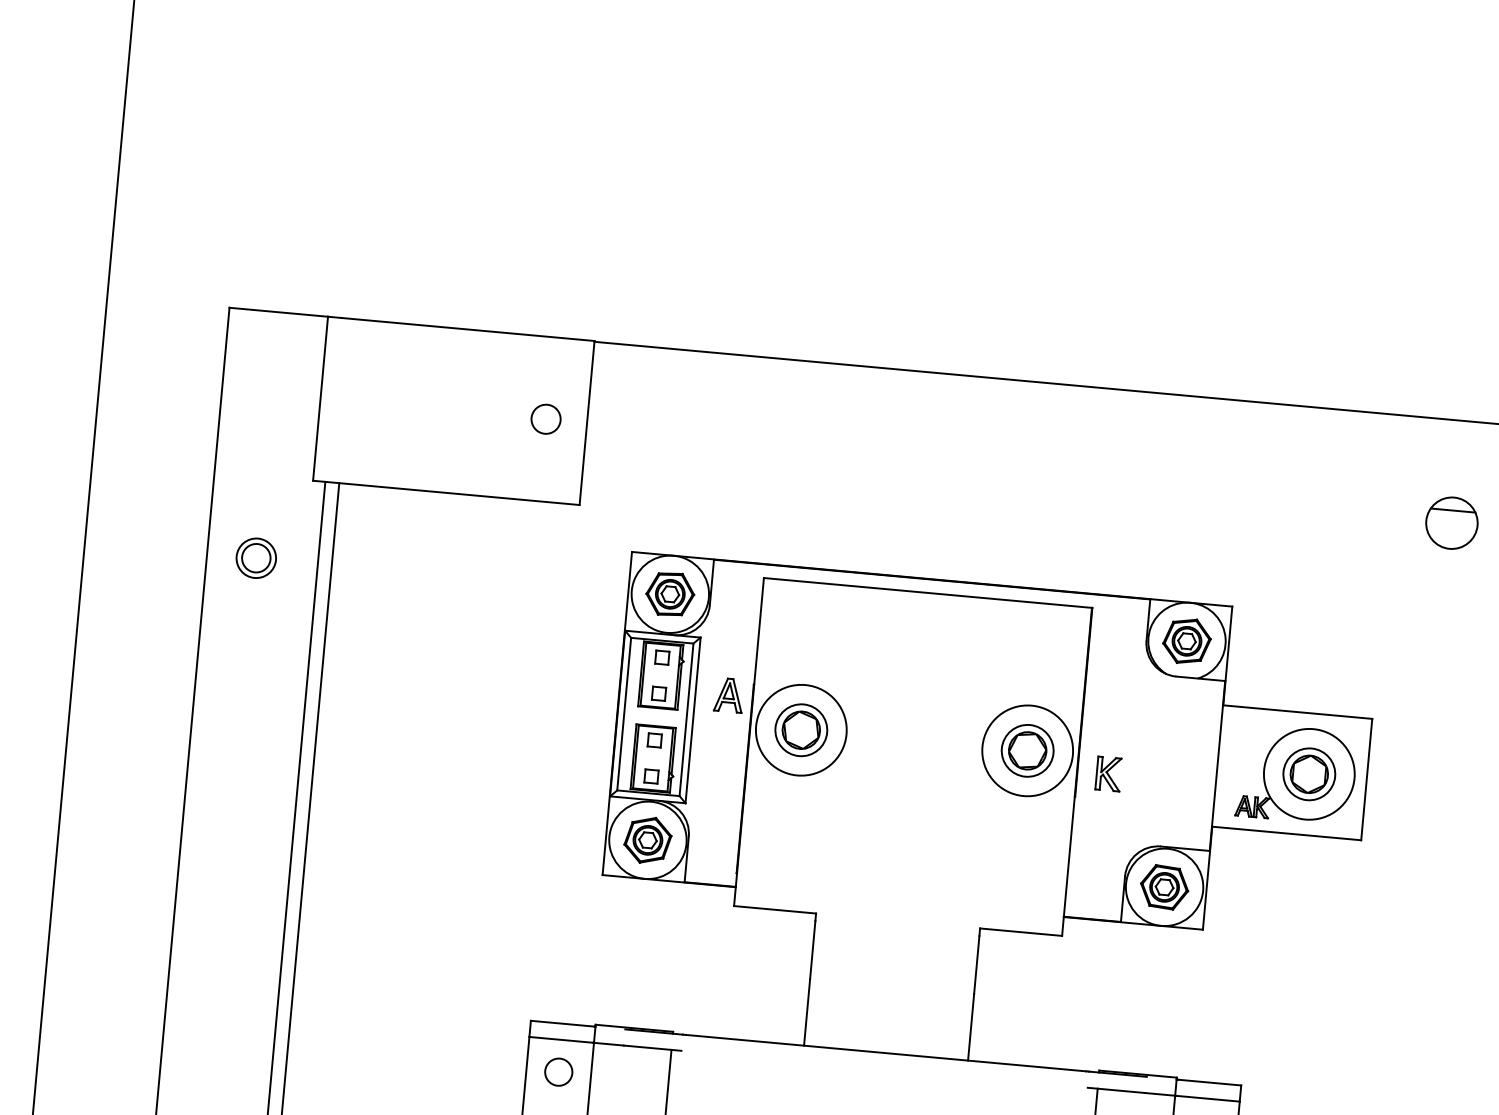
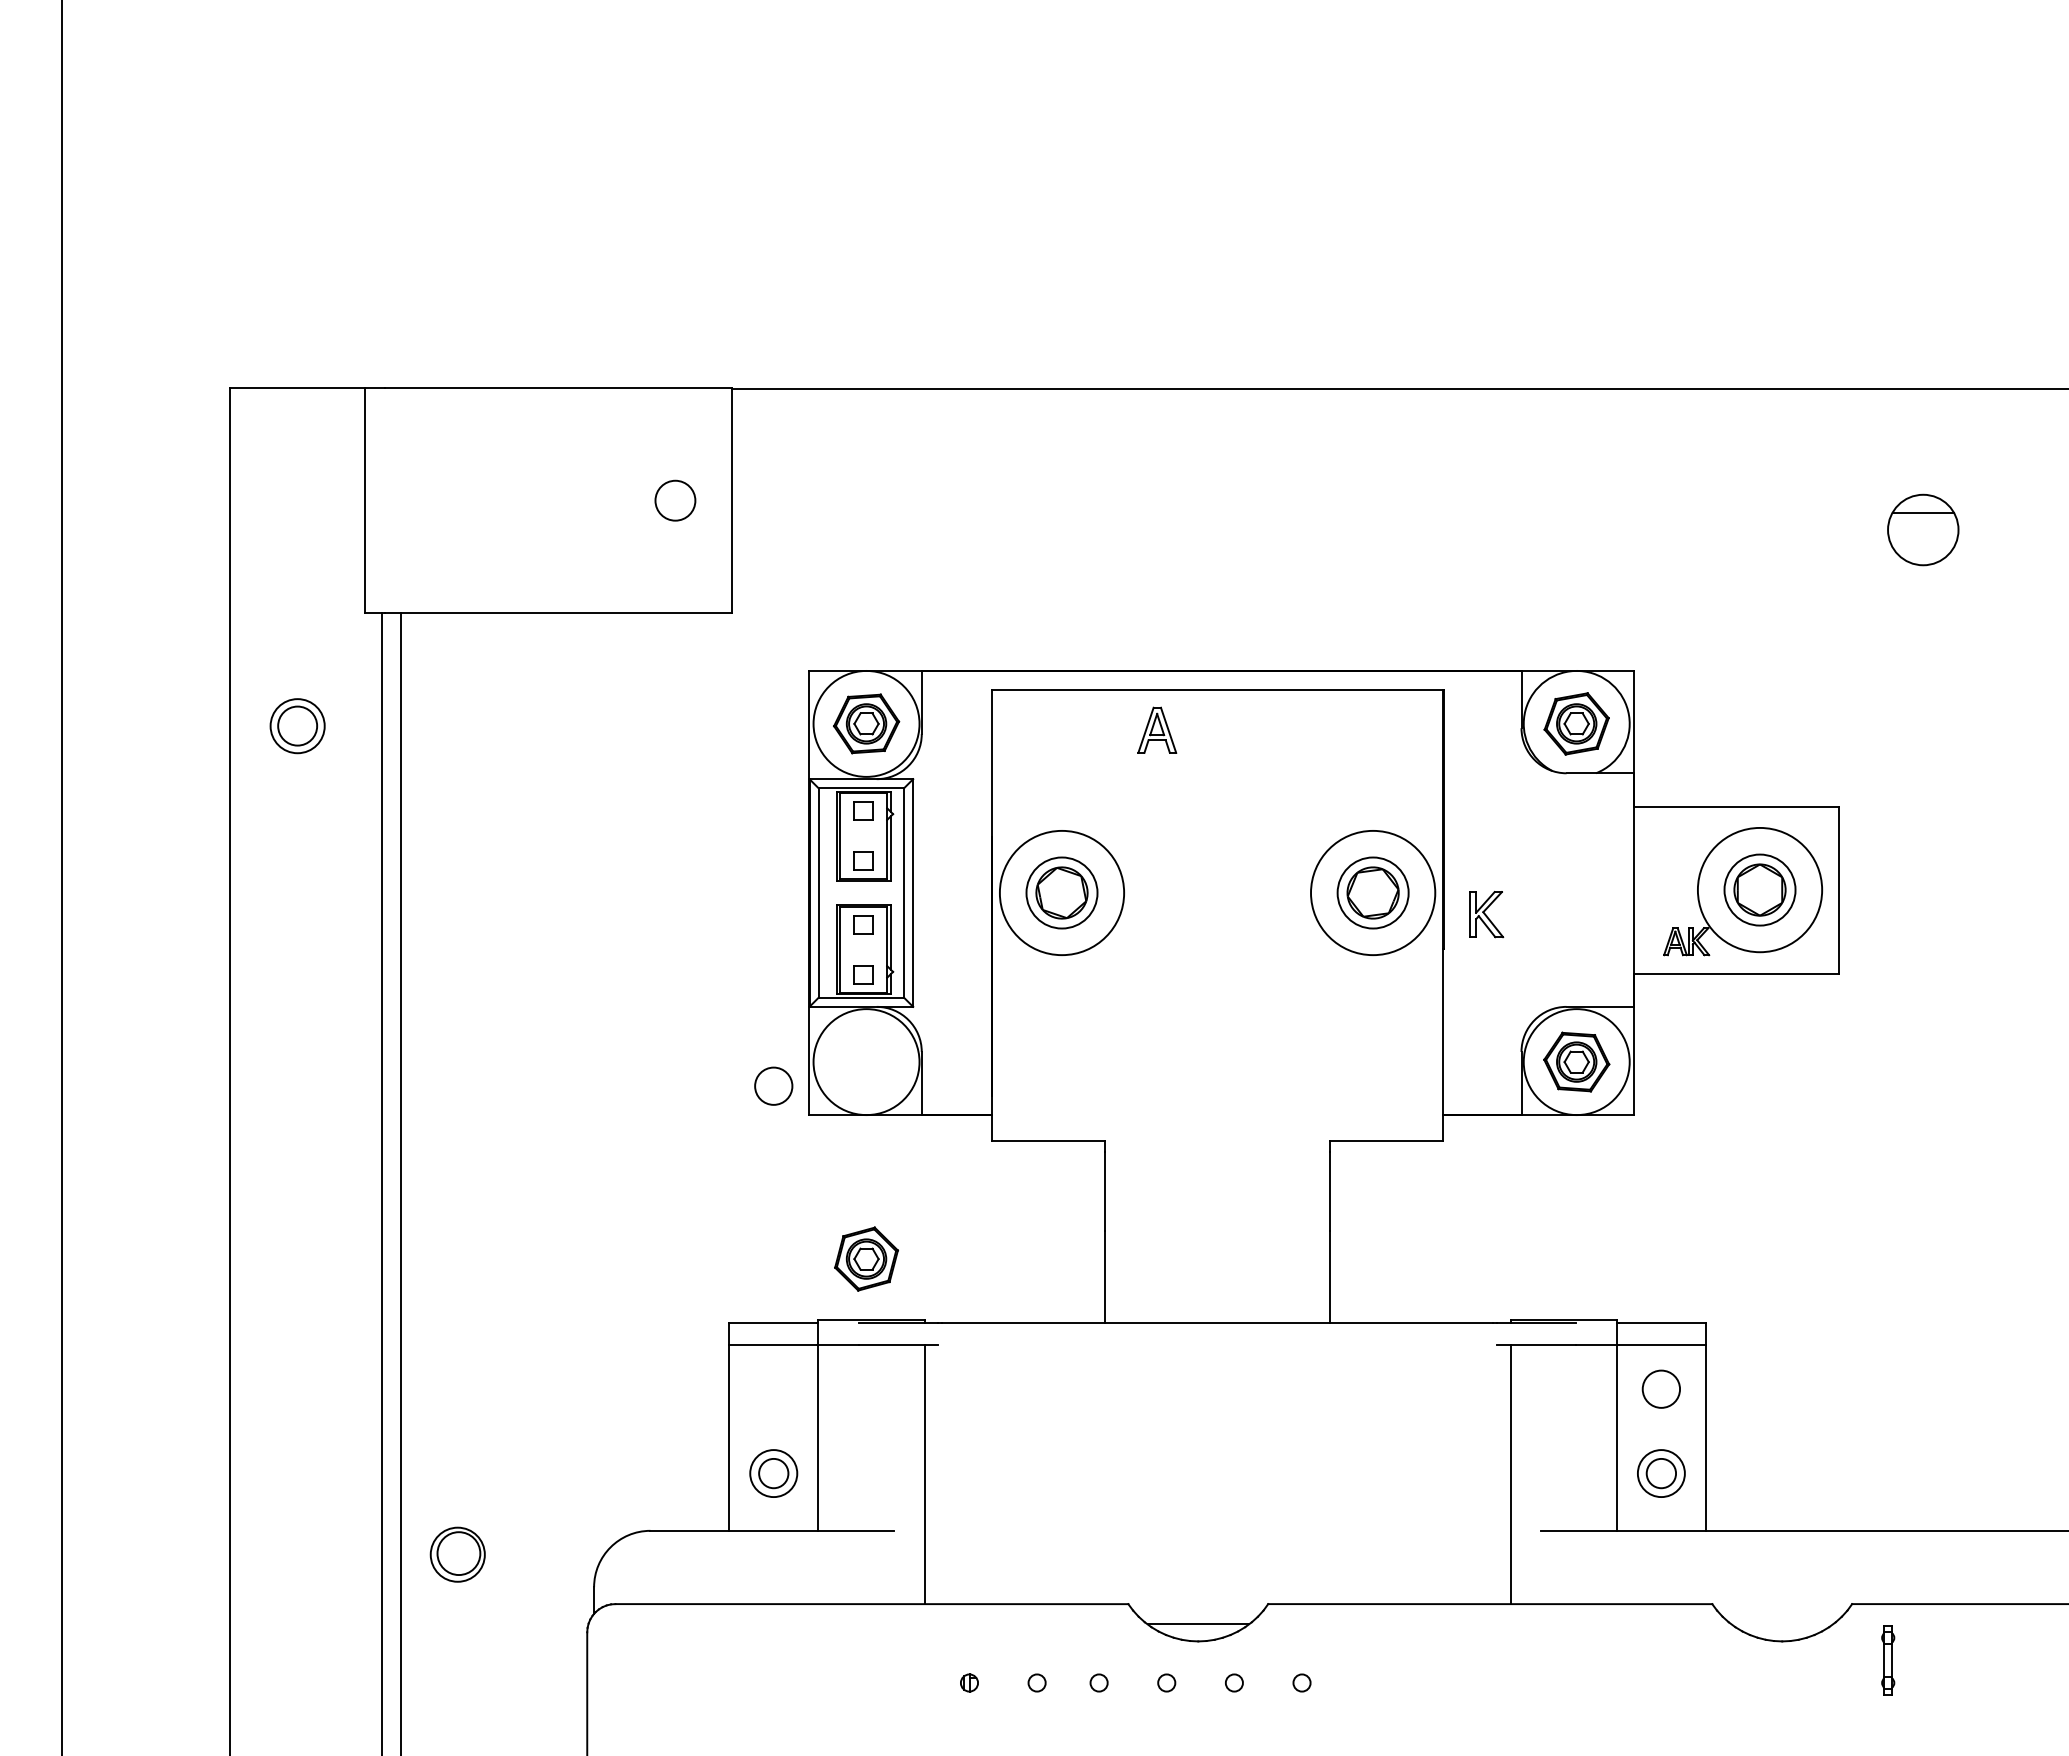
part: (729, 694) -> (1157, 729), moved
part: (647, 839) -> (866, 1258), moved
circle: (558, 1071) -> (773, 1085), moved

